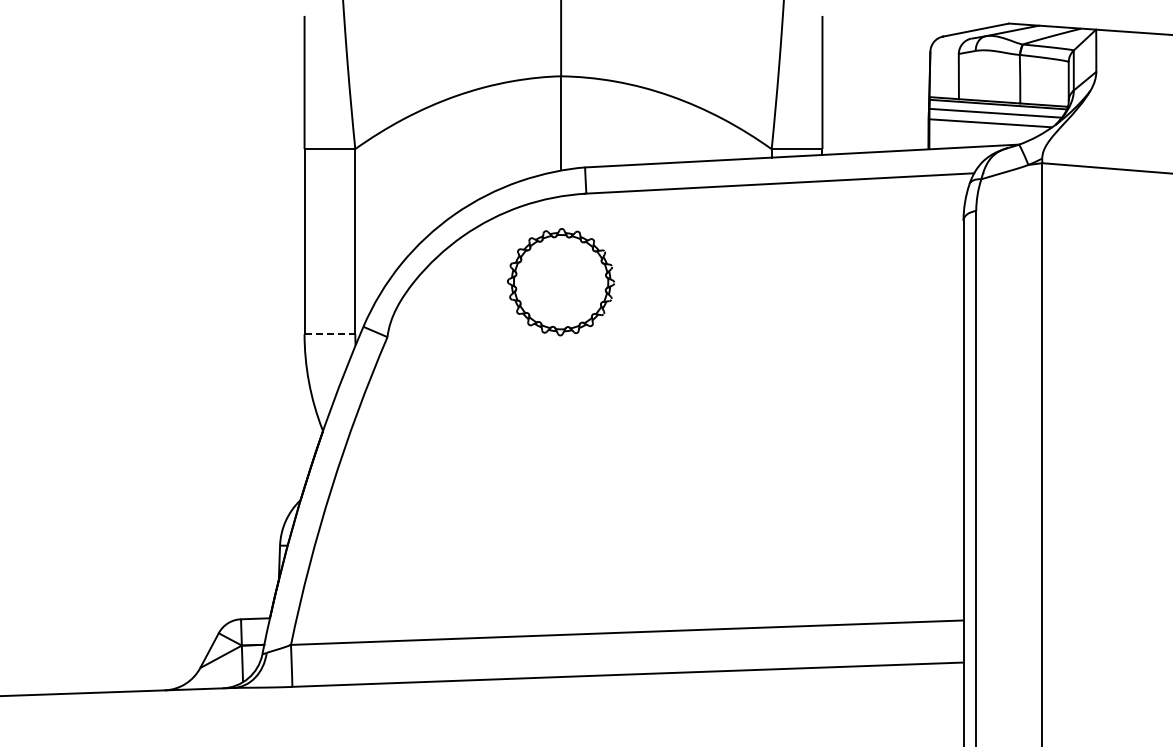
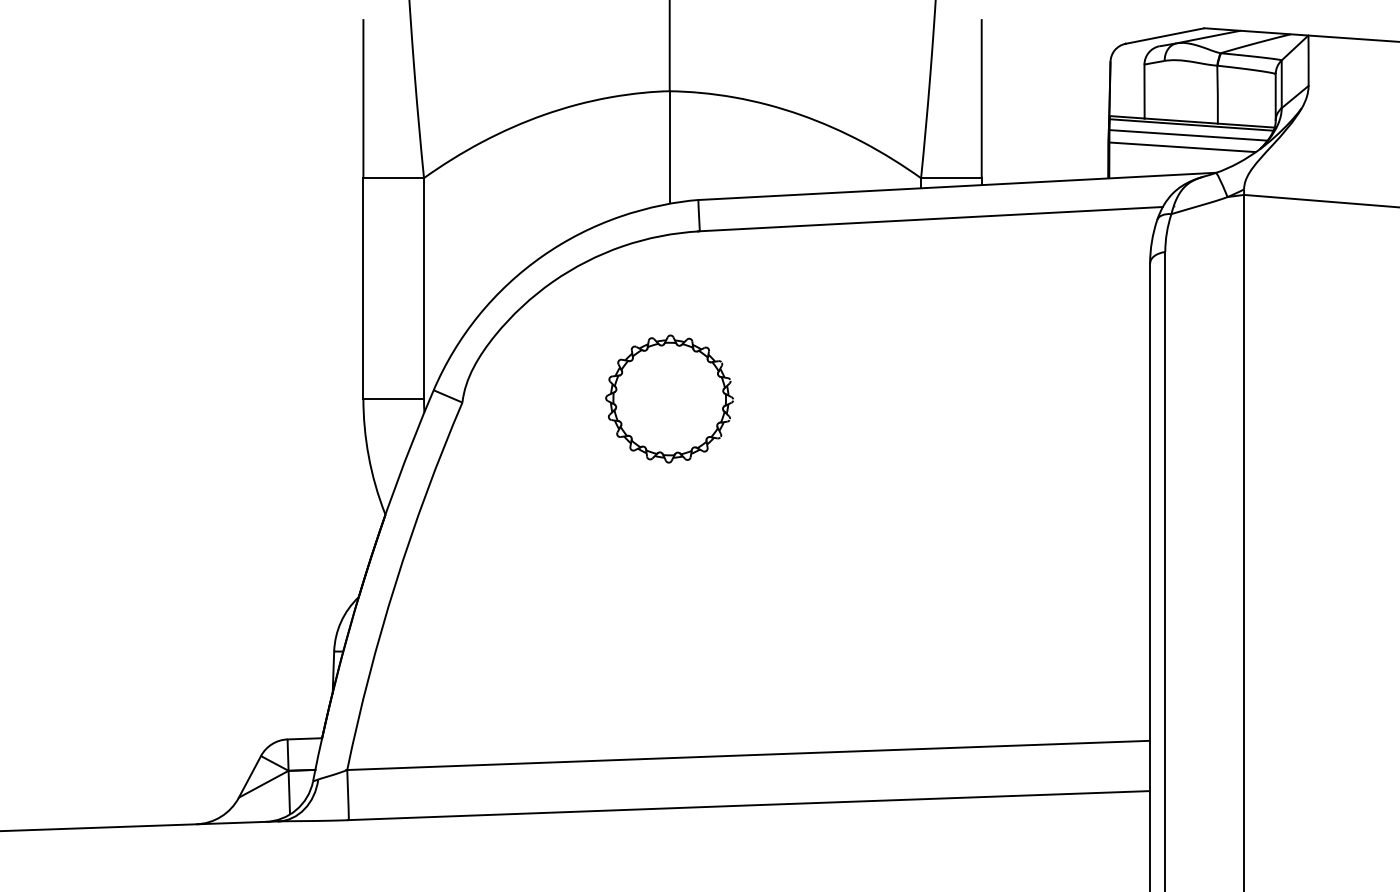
part: (560, 282) -> (668, 399), moved
line: (330, 334) -> (394, 399), dashed -> solid

